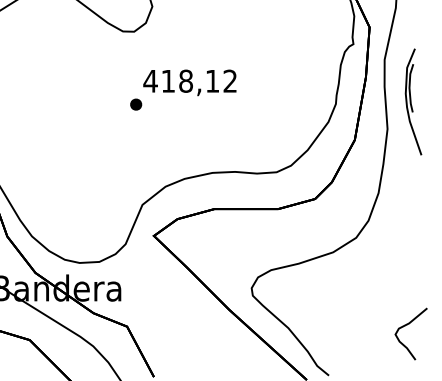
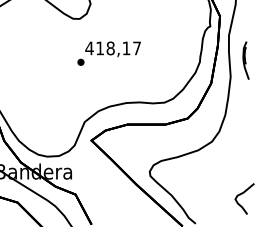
text: (229, 81) -> (136, 48), 418,12 -> 418,17
part: (412, 101) -> (245, 60), size x0.6

